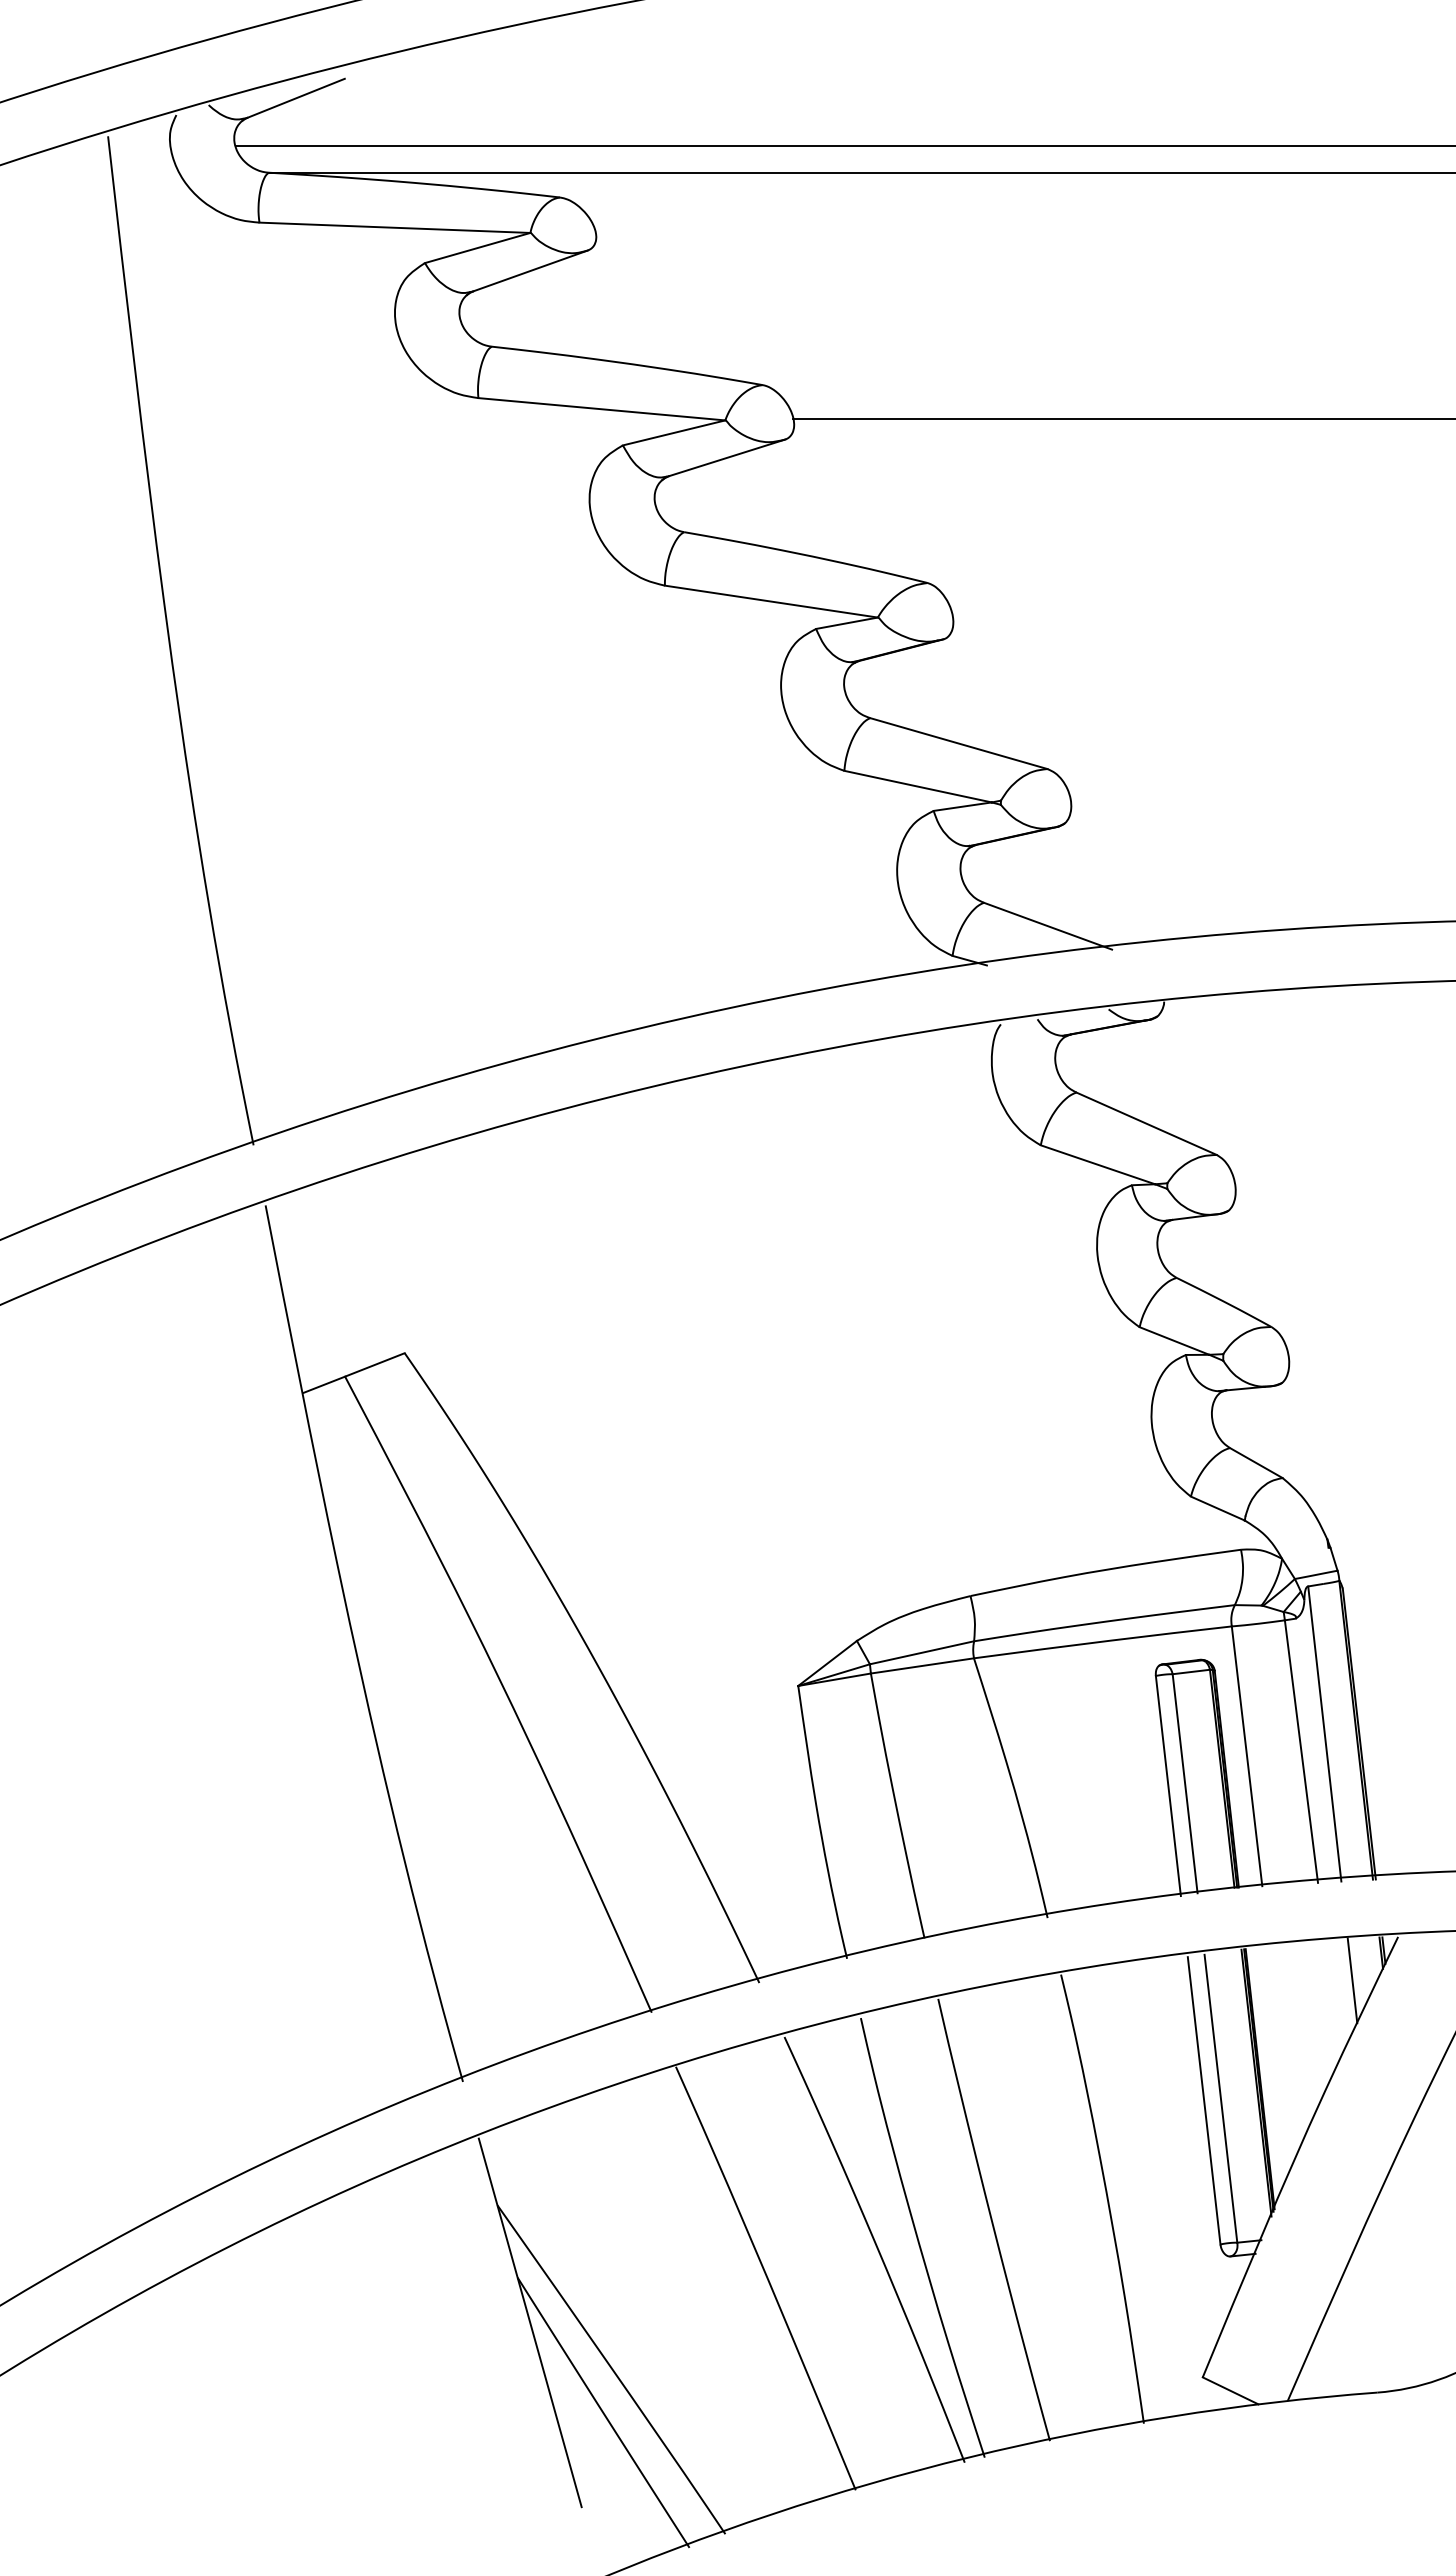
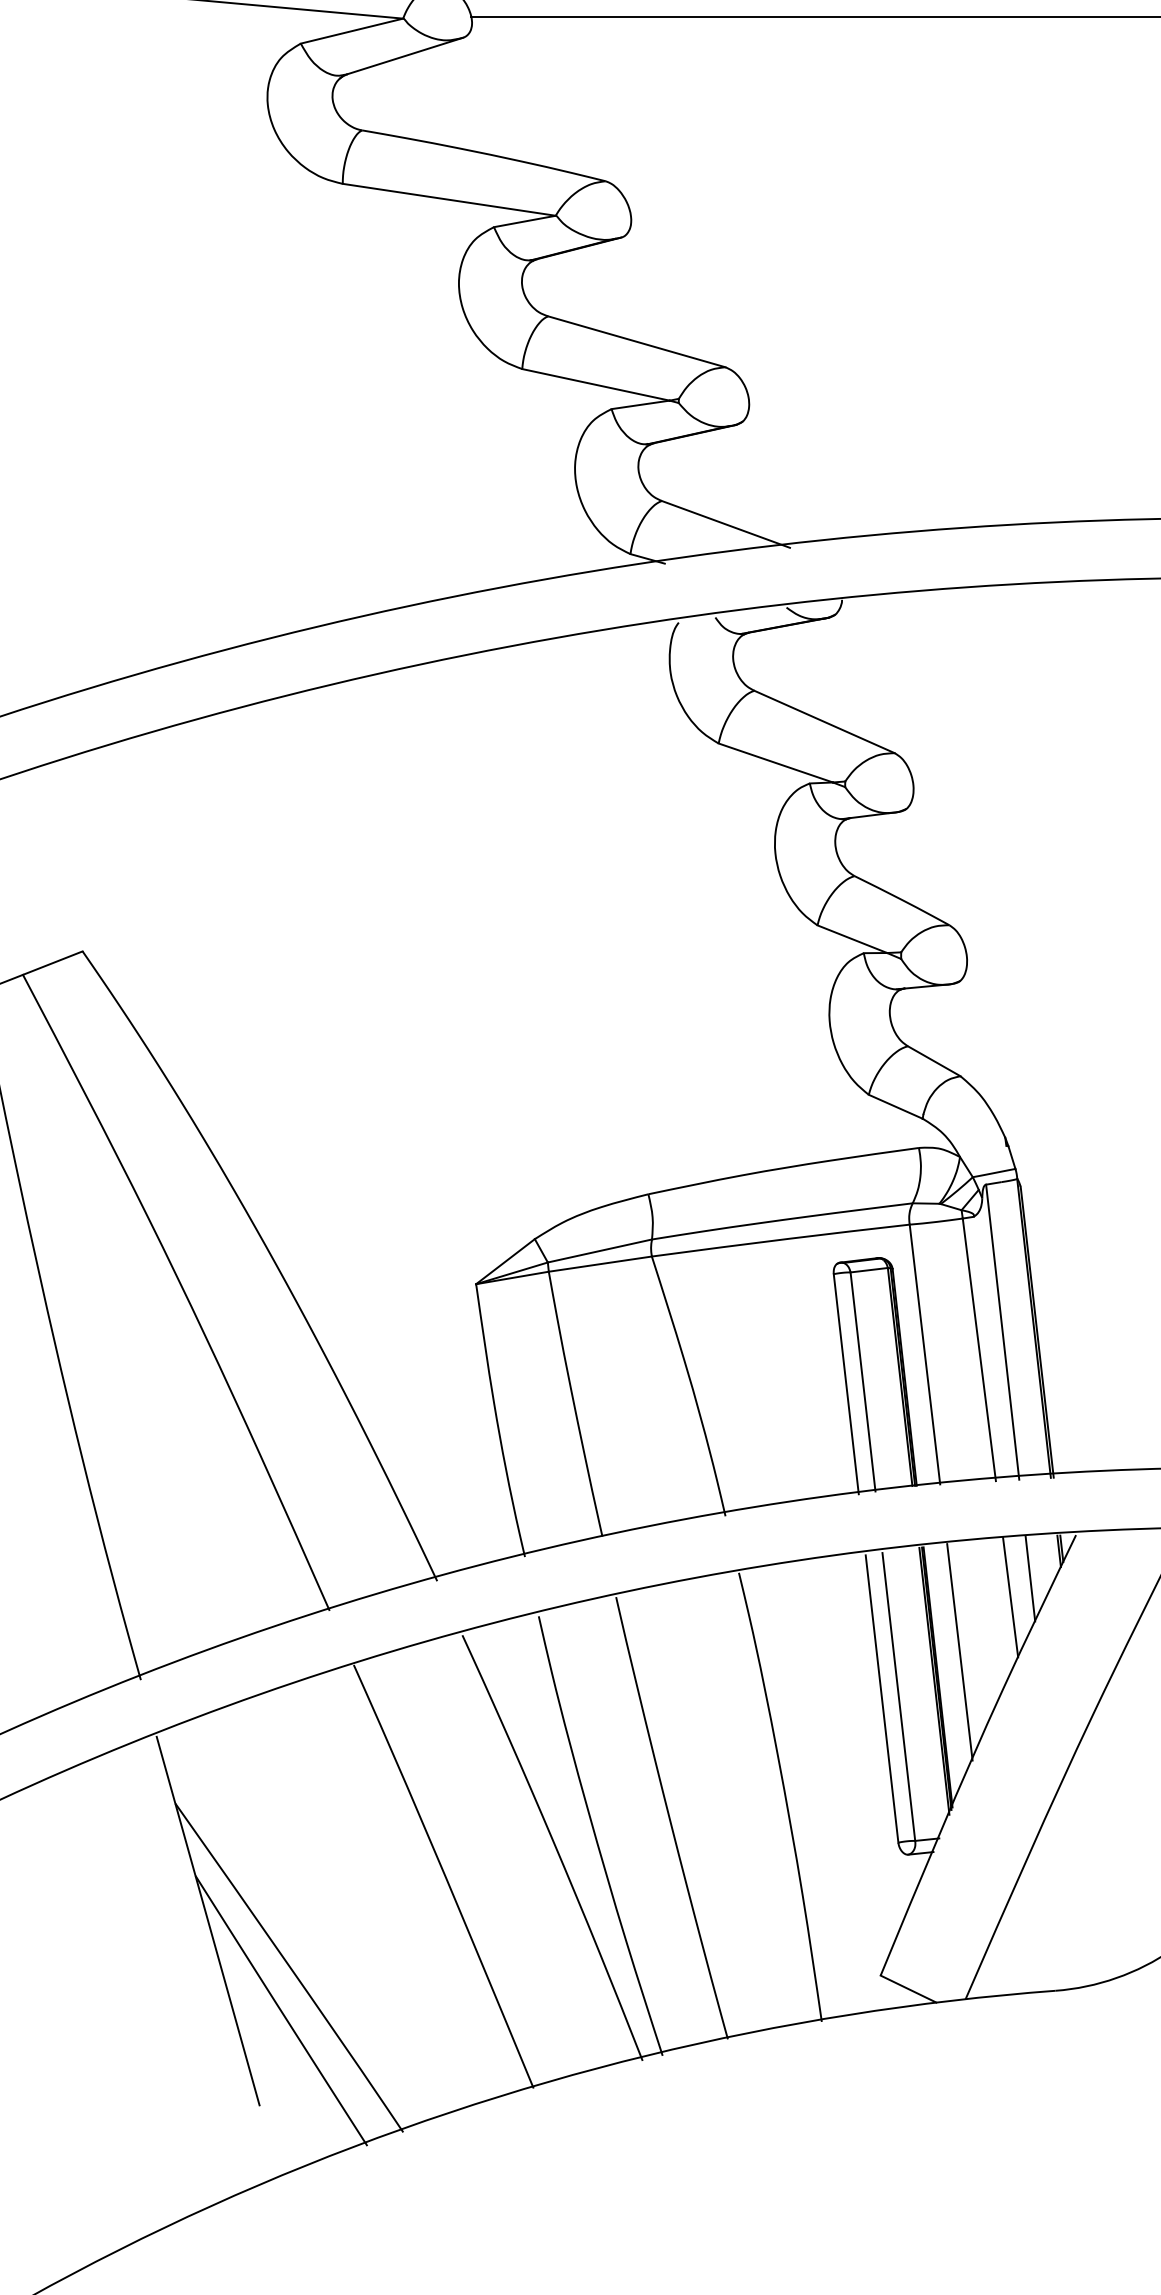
line: (1332, 1999) -> (1010, 1597), added
line: (1281, 2053) -> (959, 1651), added

